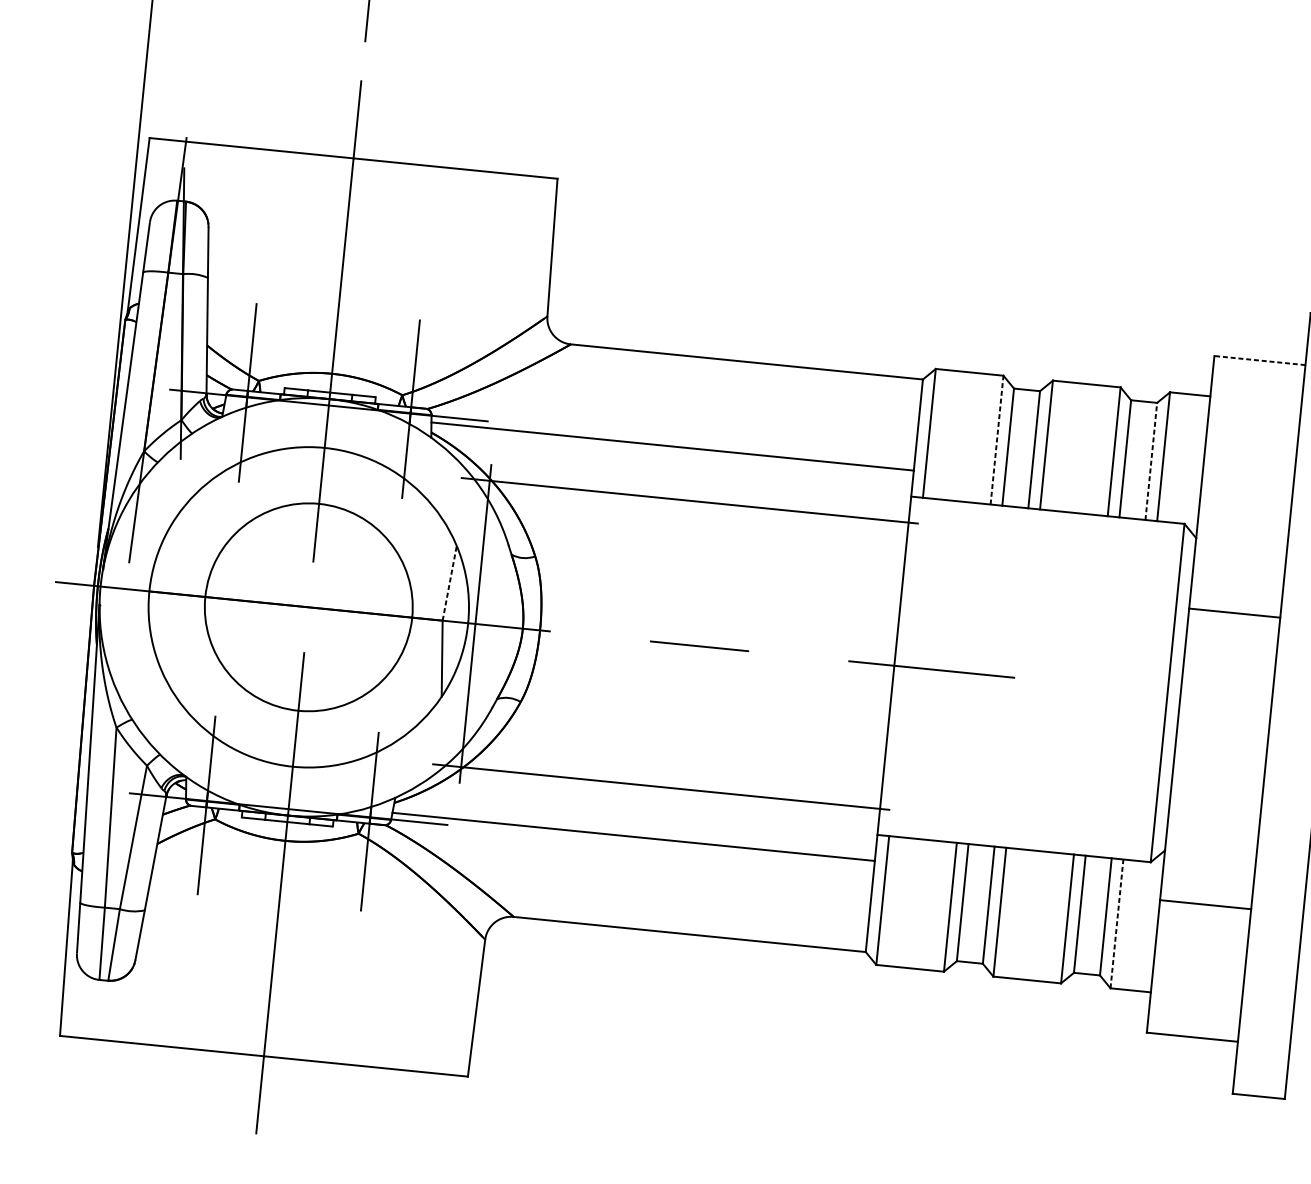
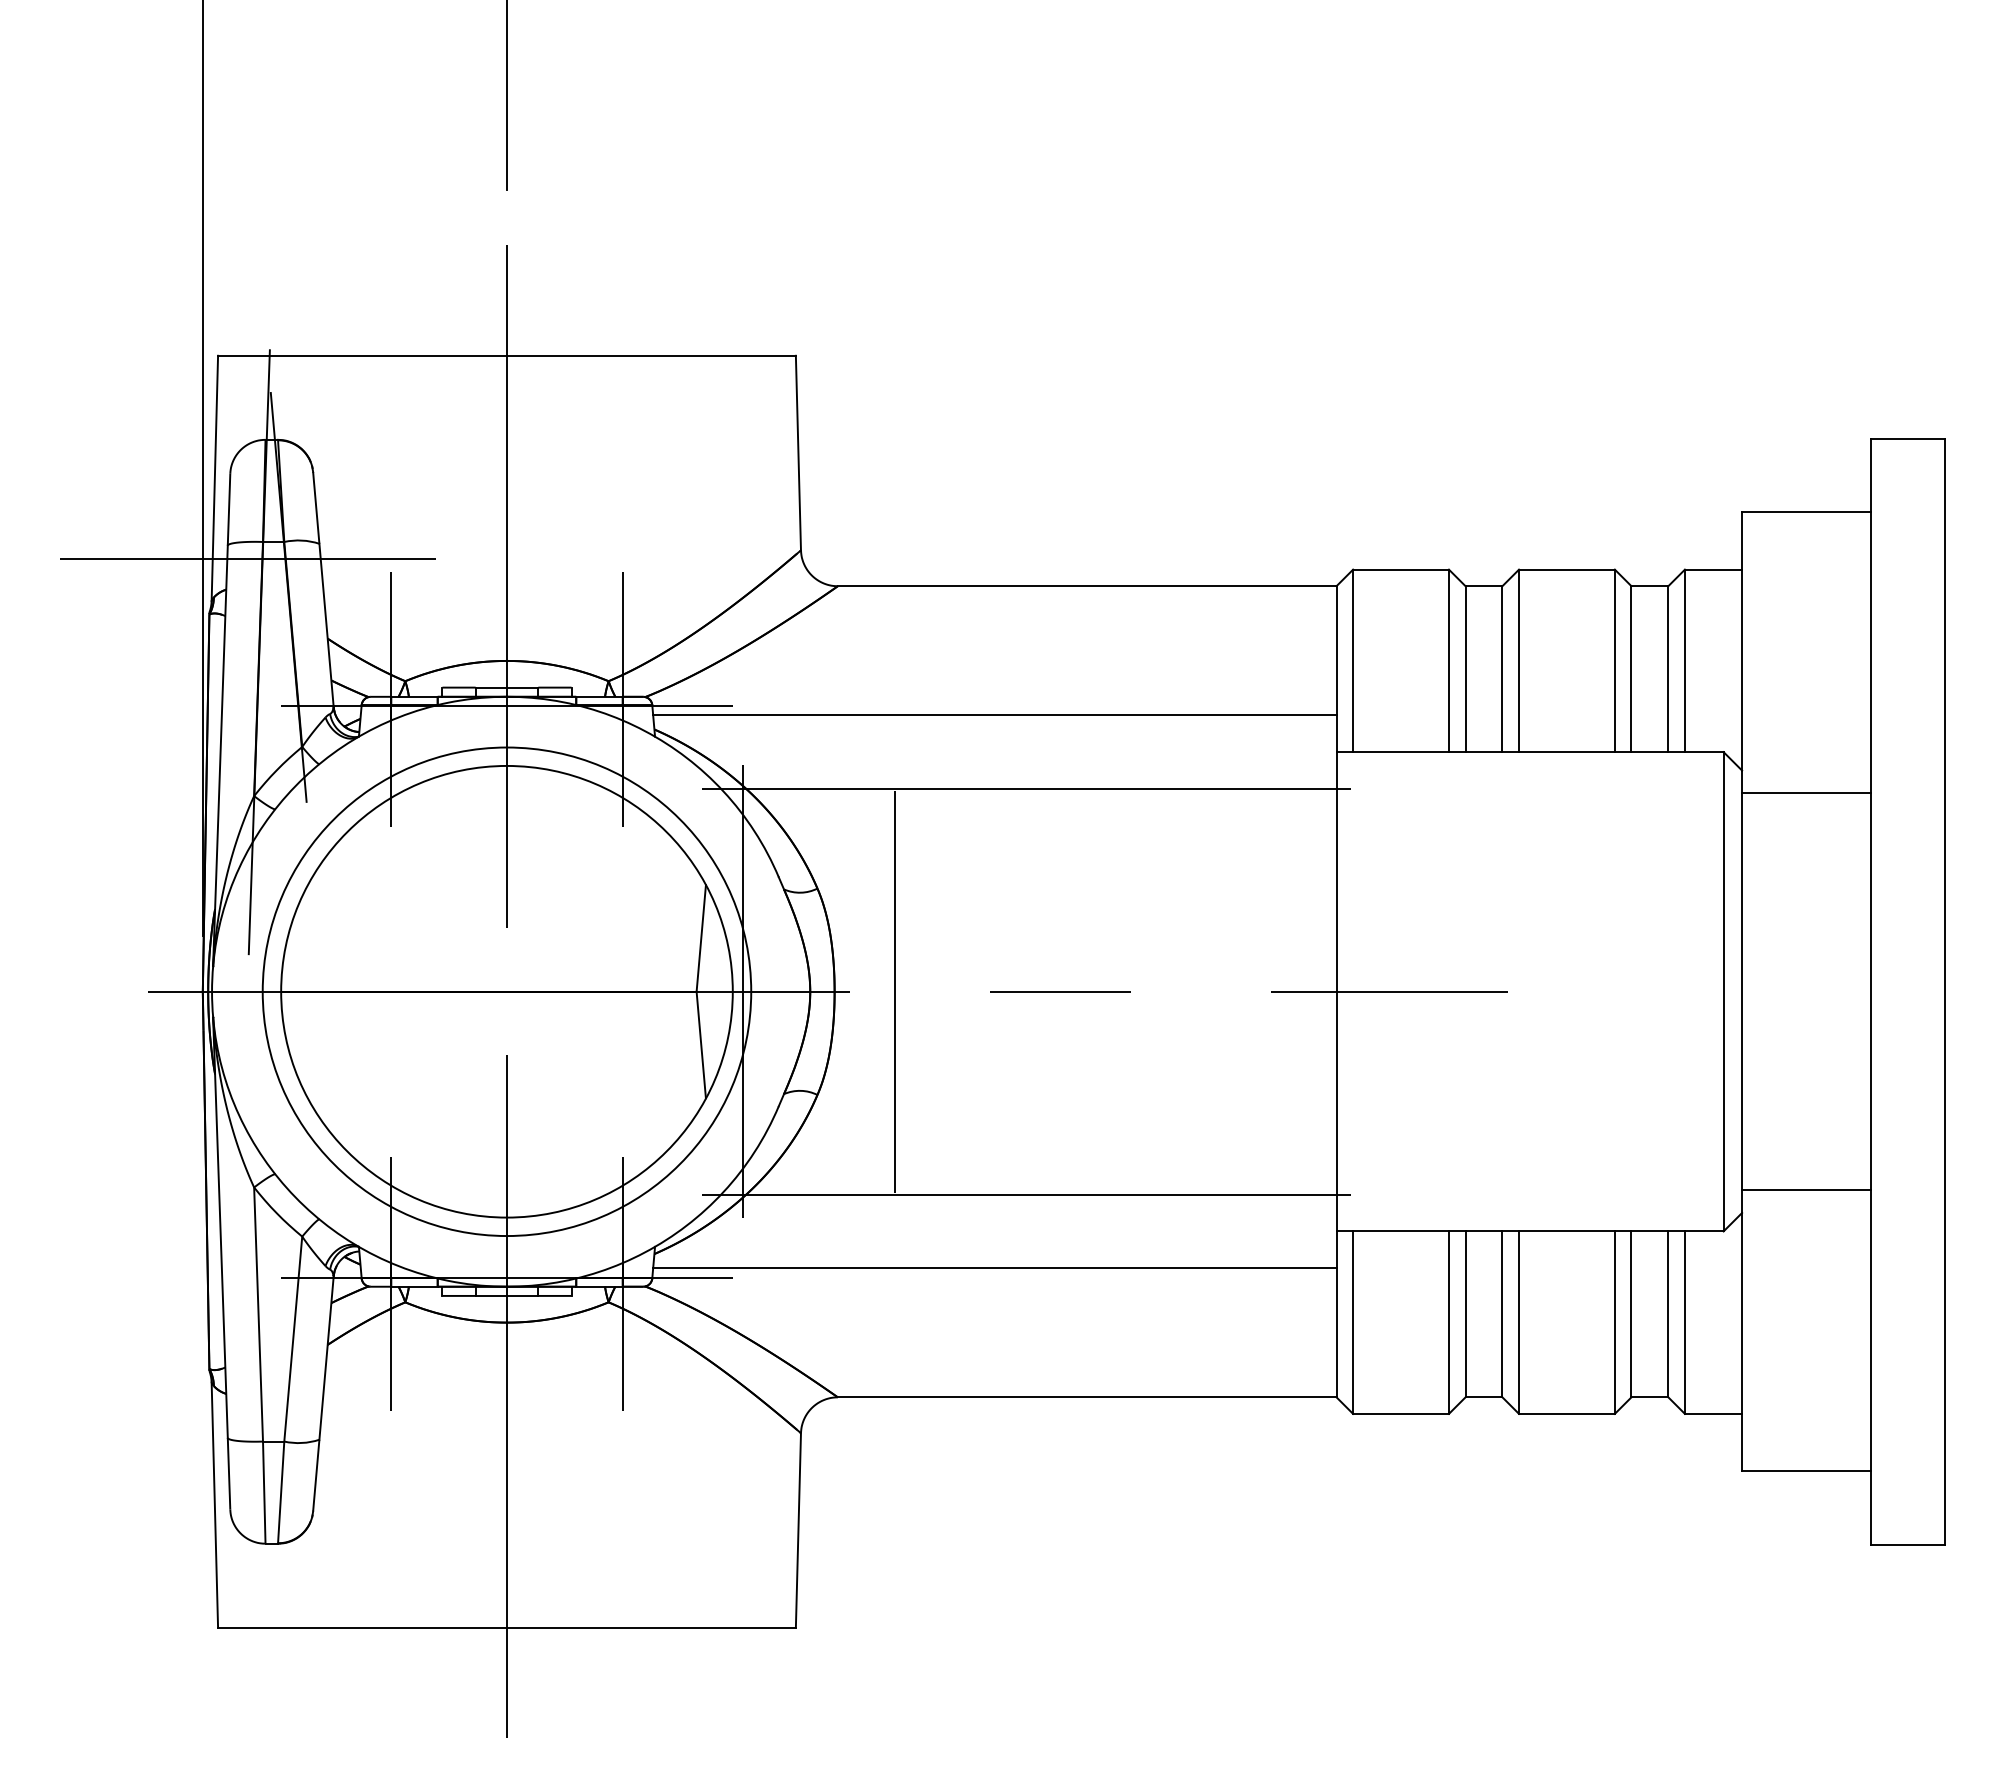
line: (156, 283) -> (247, 558), added
line: (1259, 360) -> (1806, 512), dashed -> solid
line: (996, 439) -> (1448, 660), dashed -> solid
line: (1151, 461) -> (1668, 669), dashed -> solid
line: (449, 583) -> (701, 938), dashed -> solid
circle: (308, 607) -> (506, 991), size x1.67
line: (1234, 613) -> (1806, 793), moved
line: (583, 634) -> (895, 991), added
line: (1205, 904) -> (1806, 1190), moved
line: (1116, 923) -> (1684, 1322), dashed -> solid

